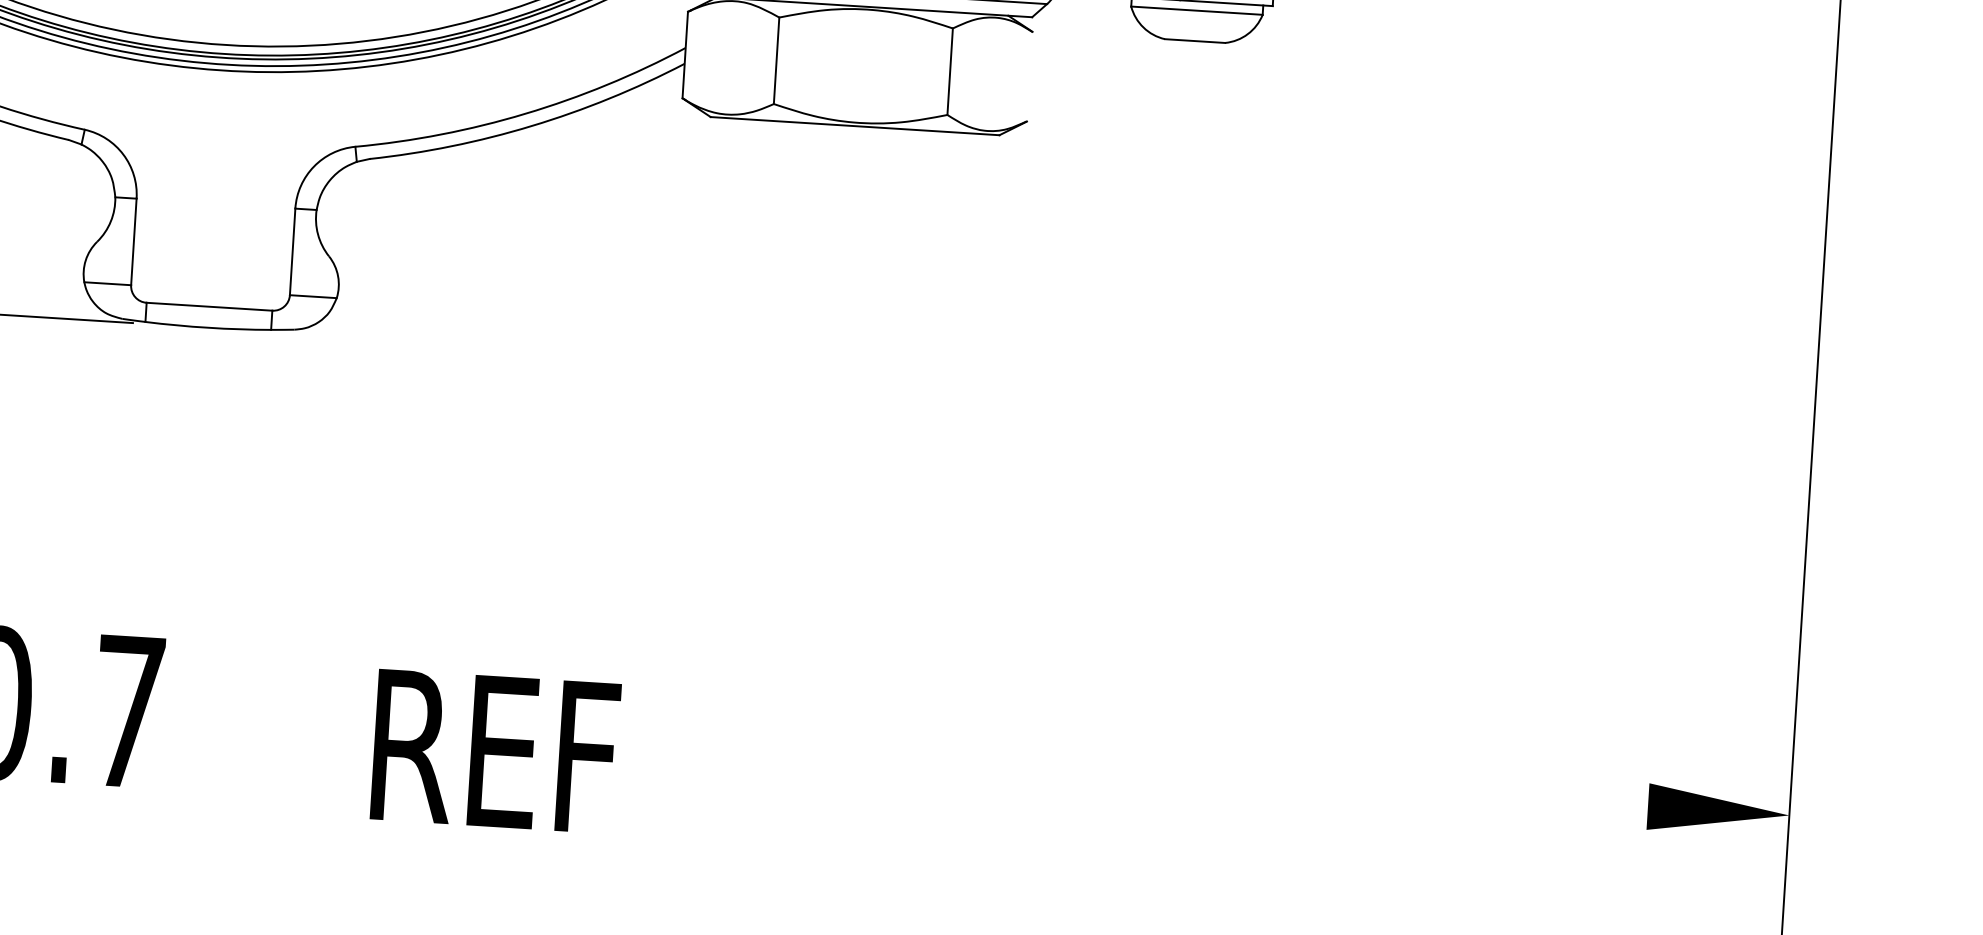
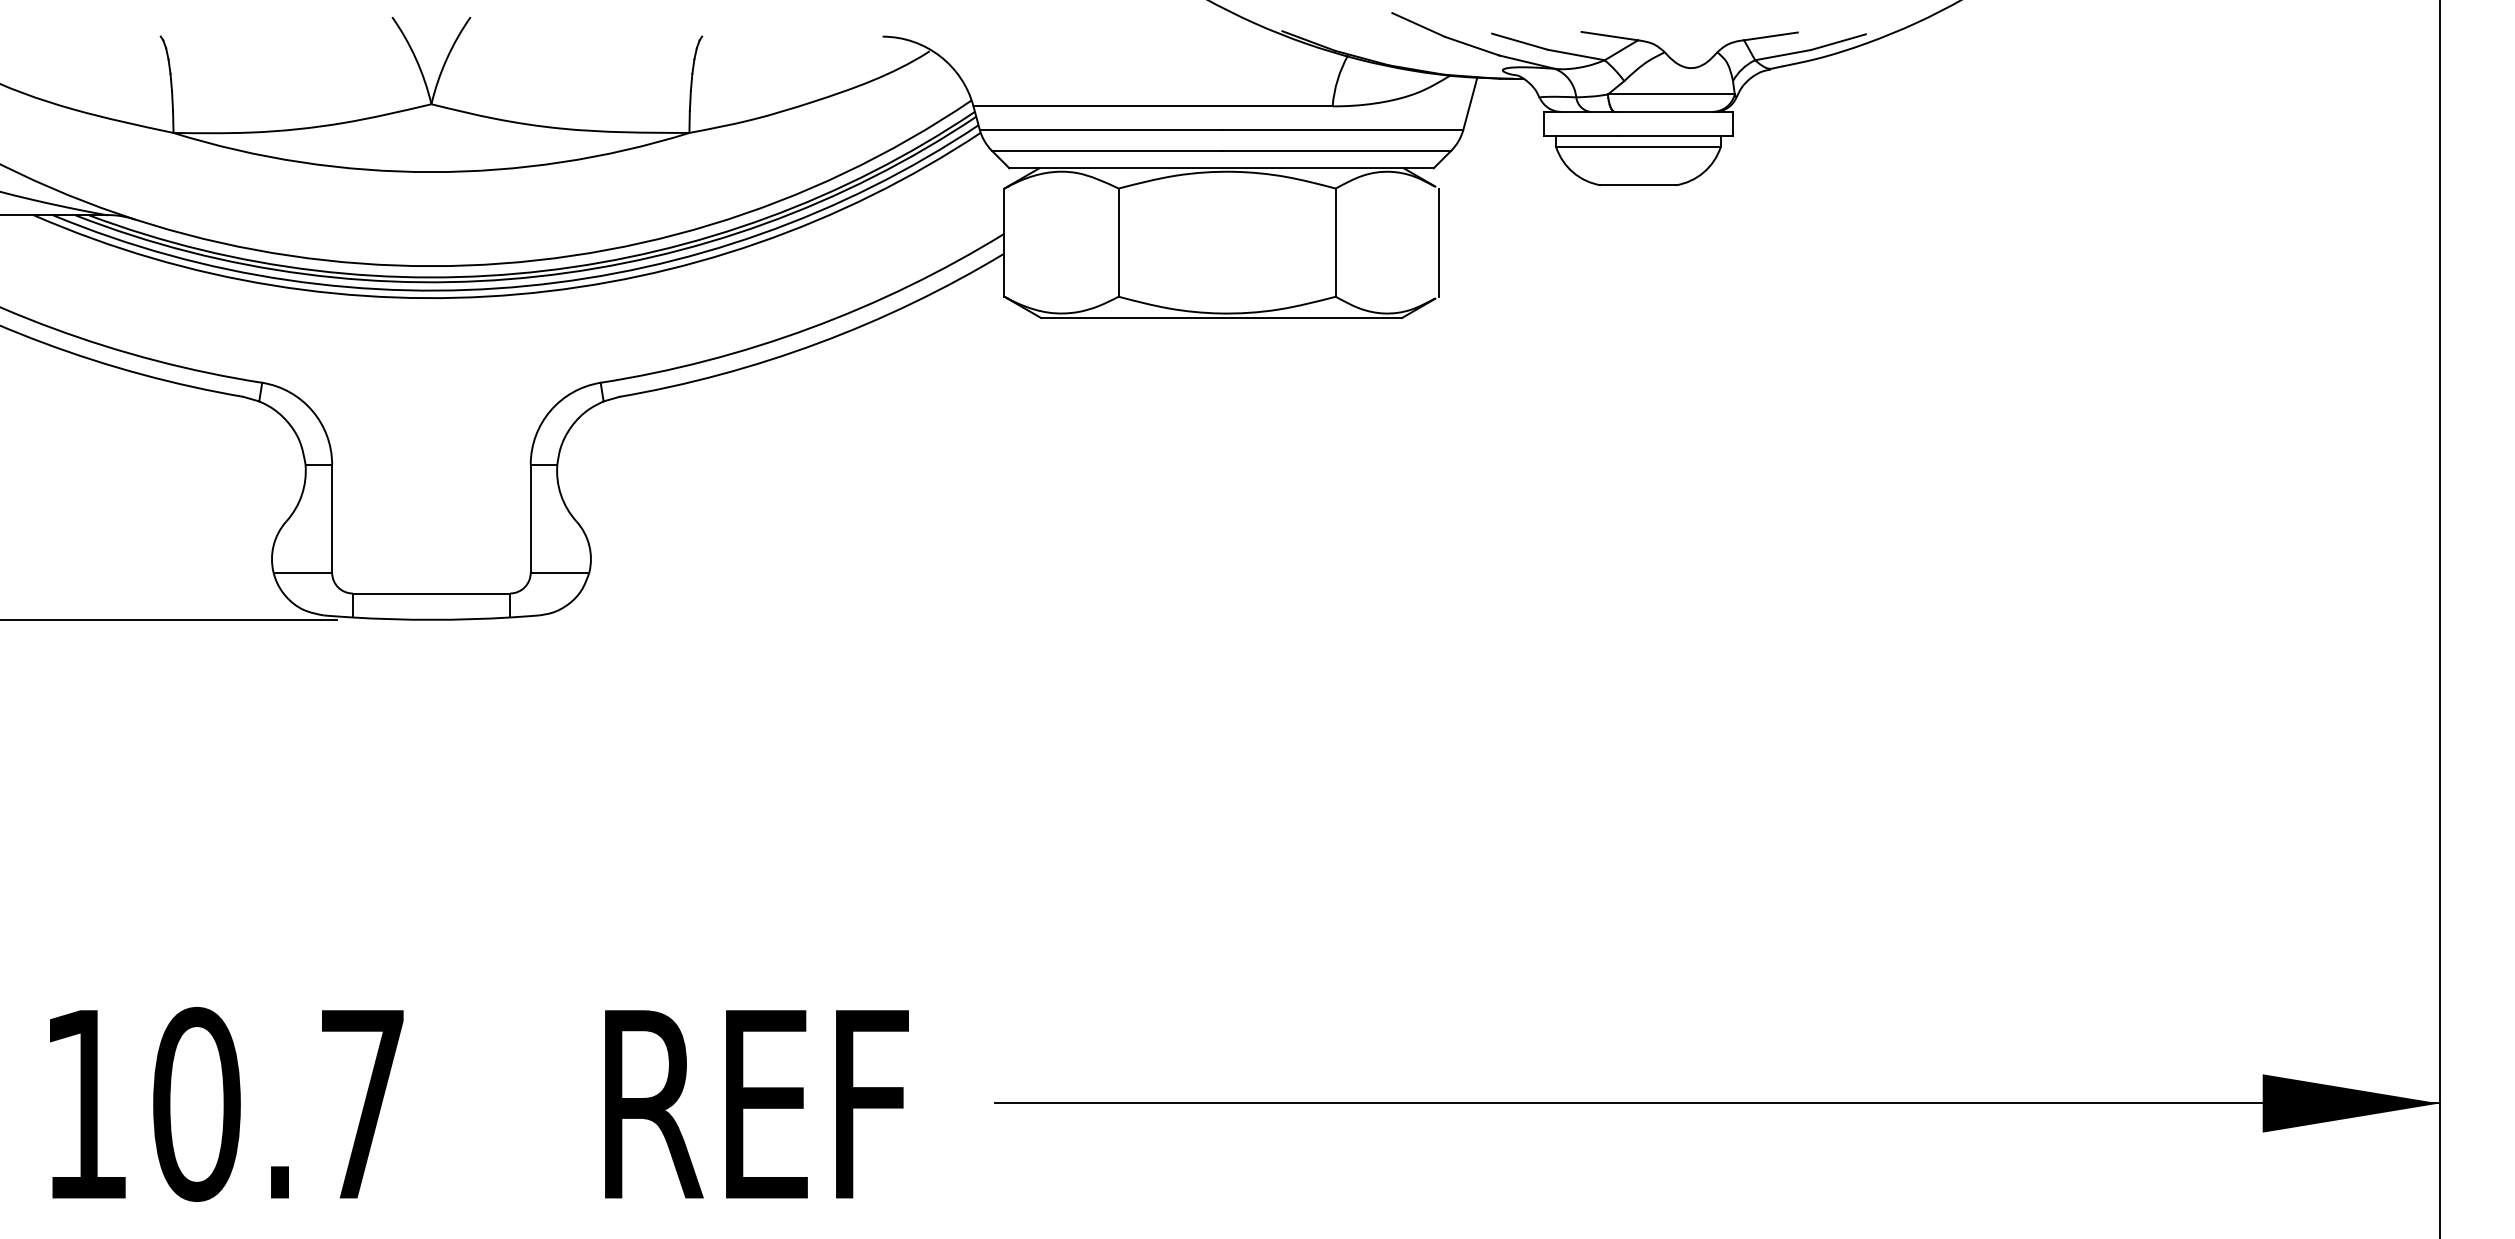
line: (1032, 76) -> (1438, 242), added
text: (495, 751) -> (756, 1104), moved
line: (1212, 779) -> (1717, 1103), added

